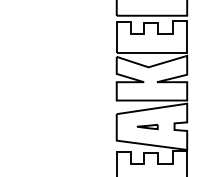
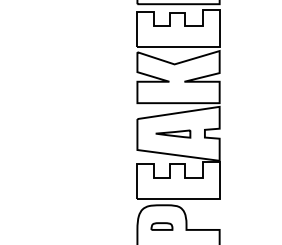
part: (147, 126) -> (173, 133), size x1.43

